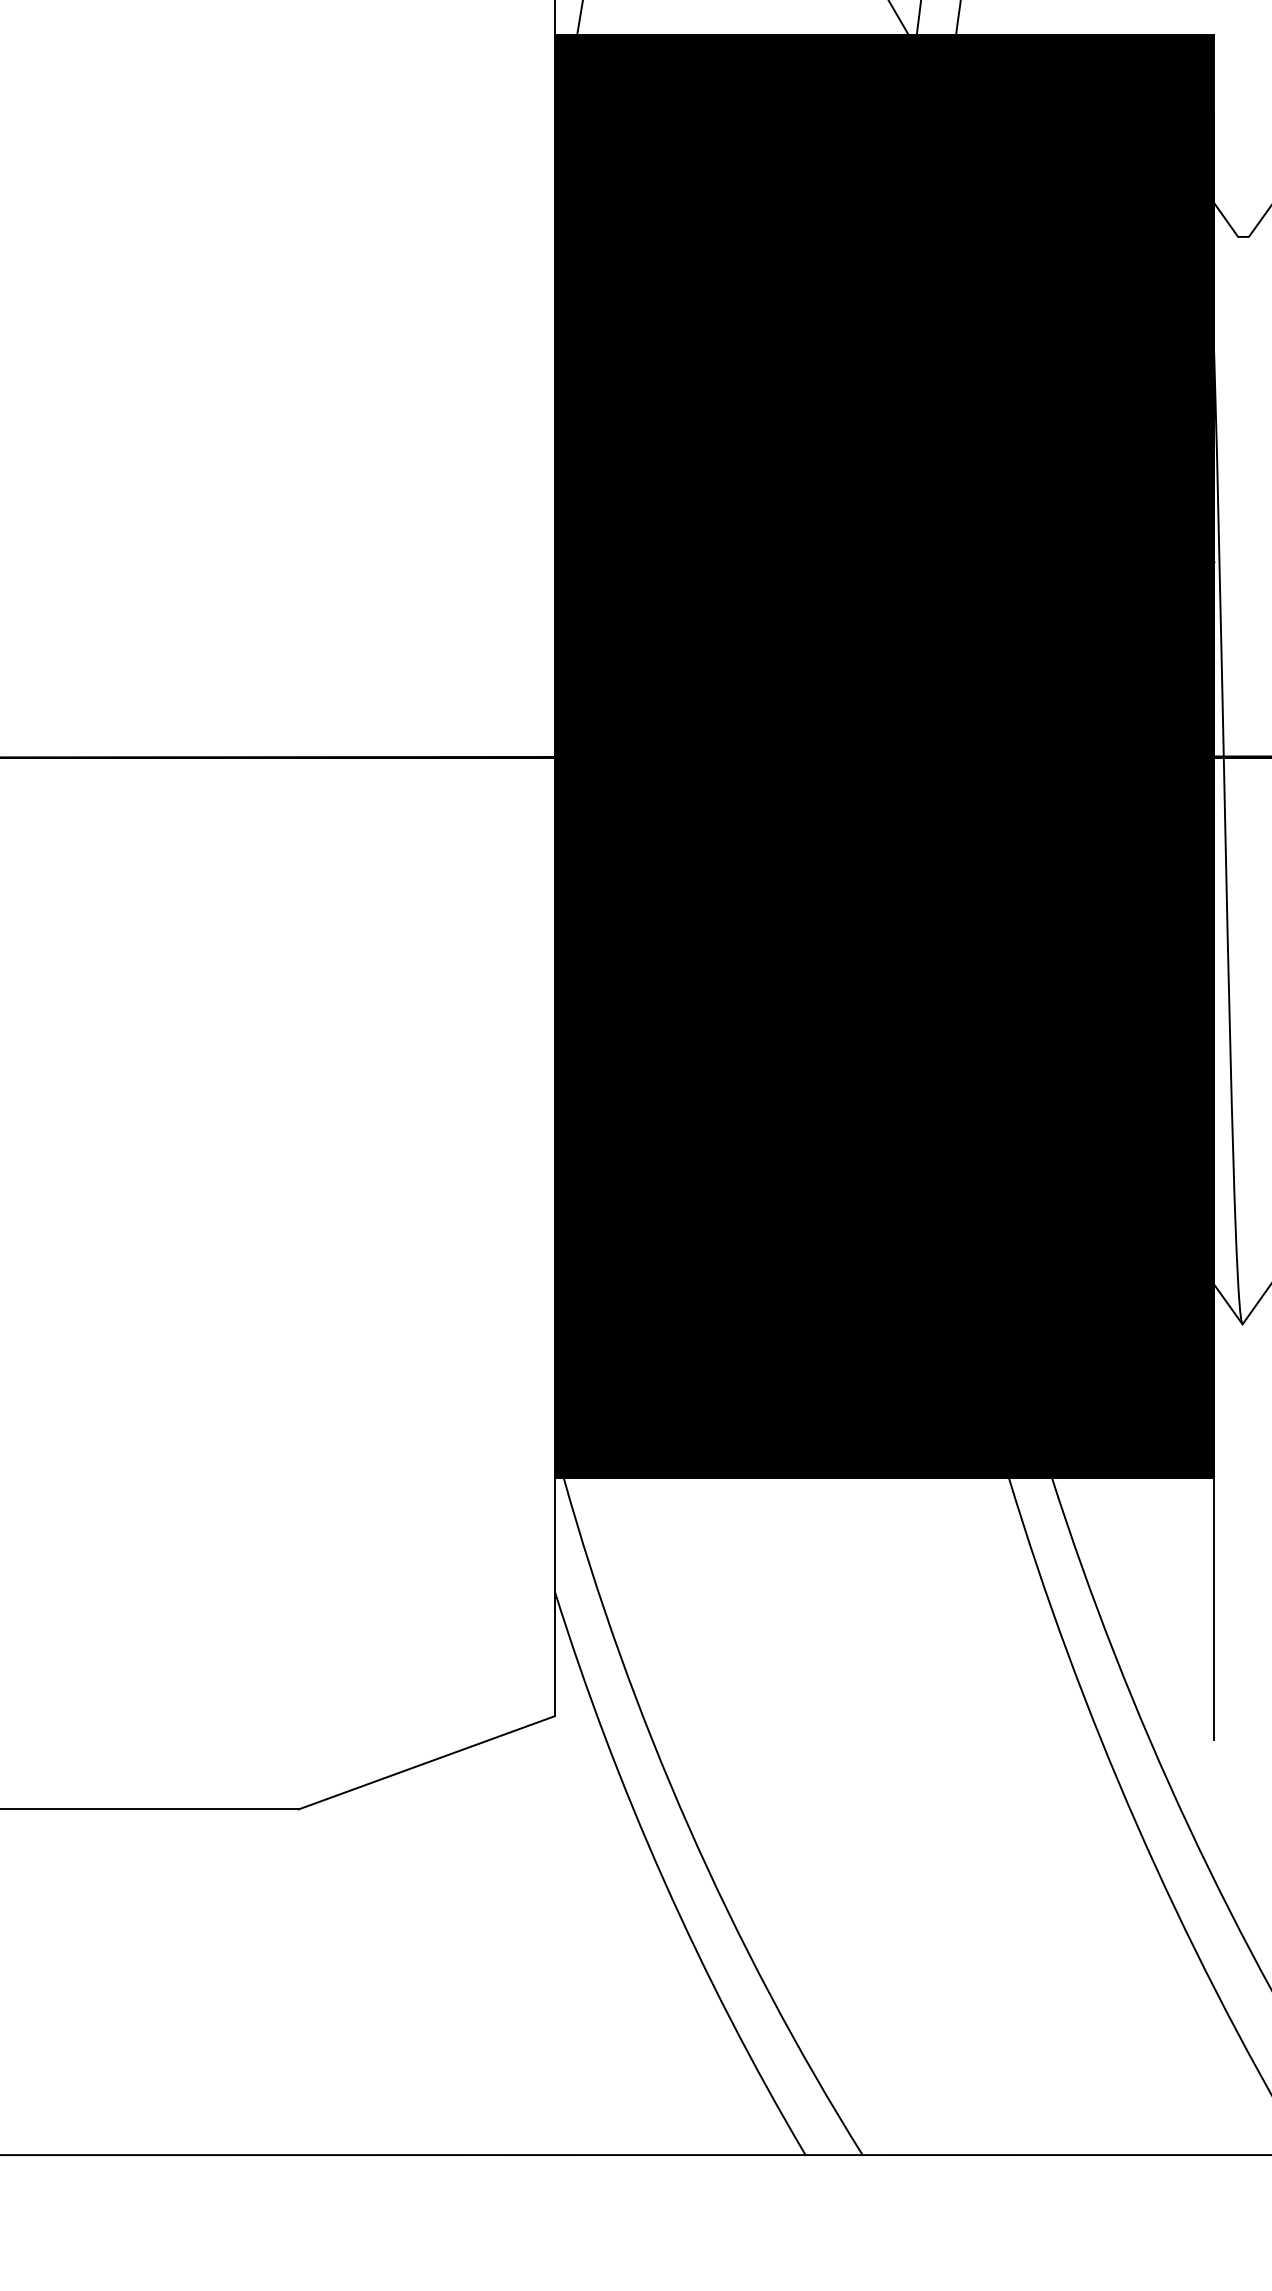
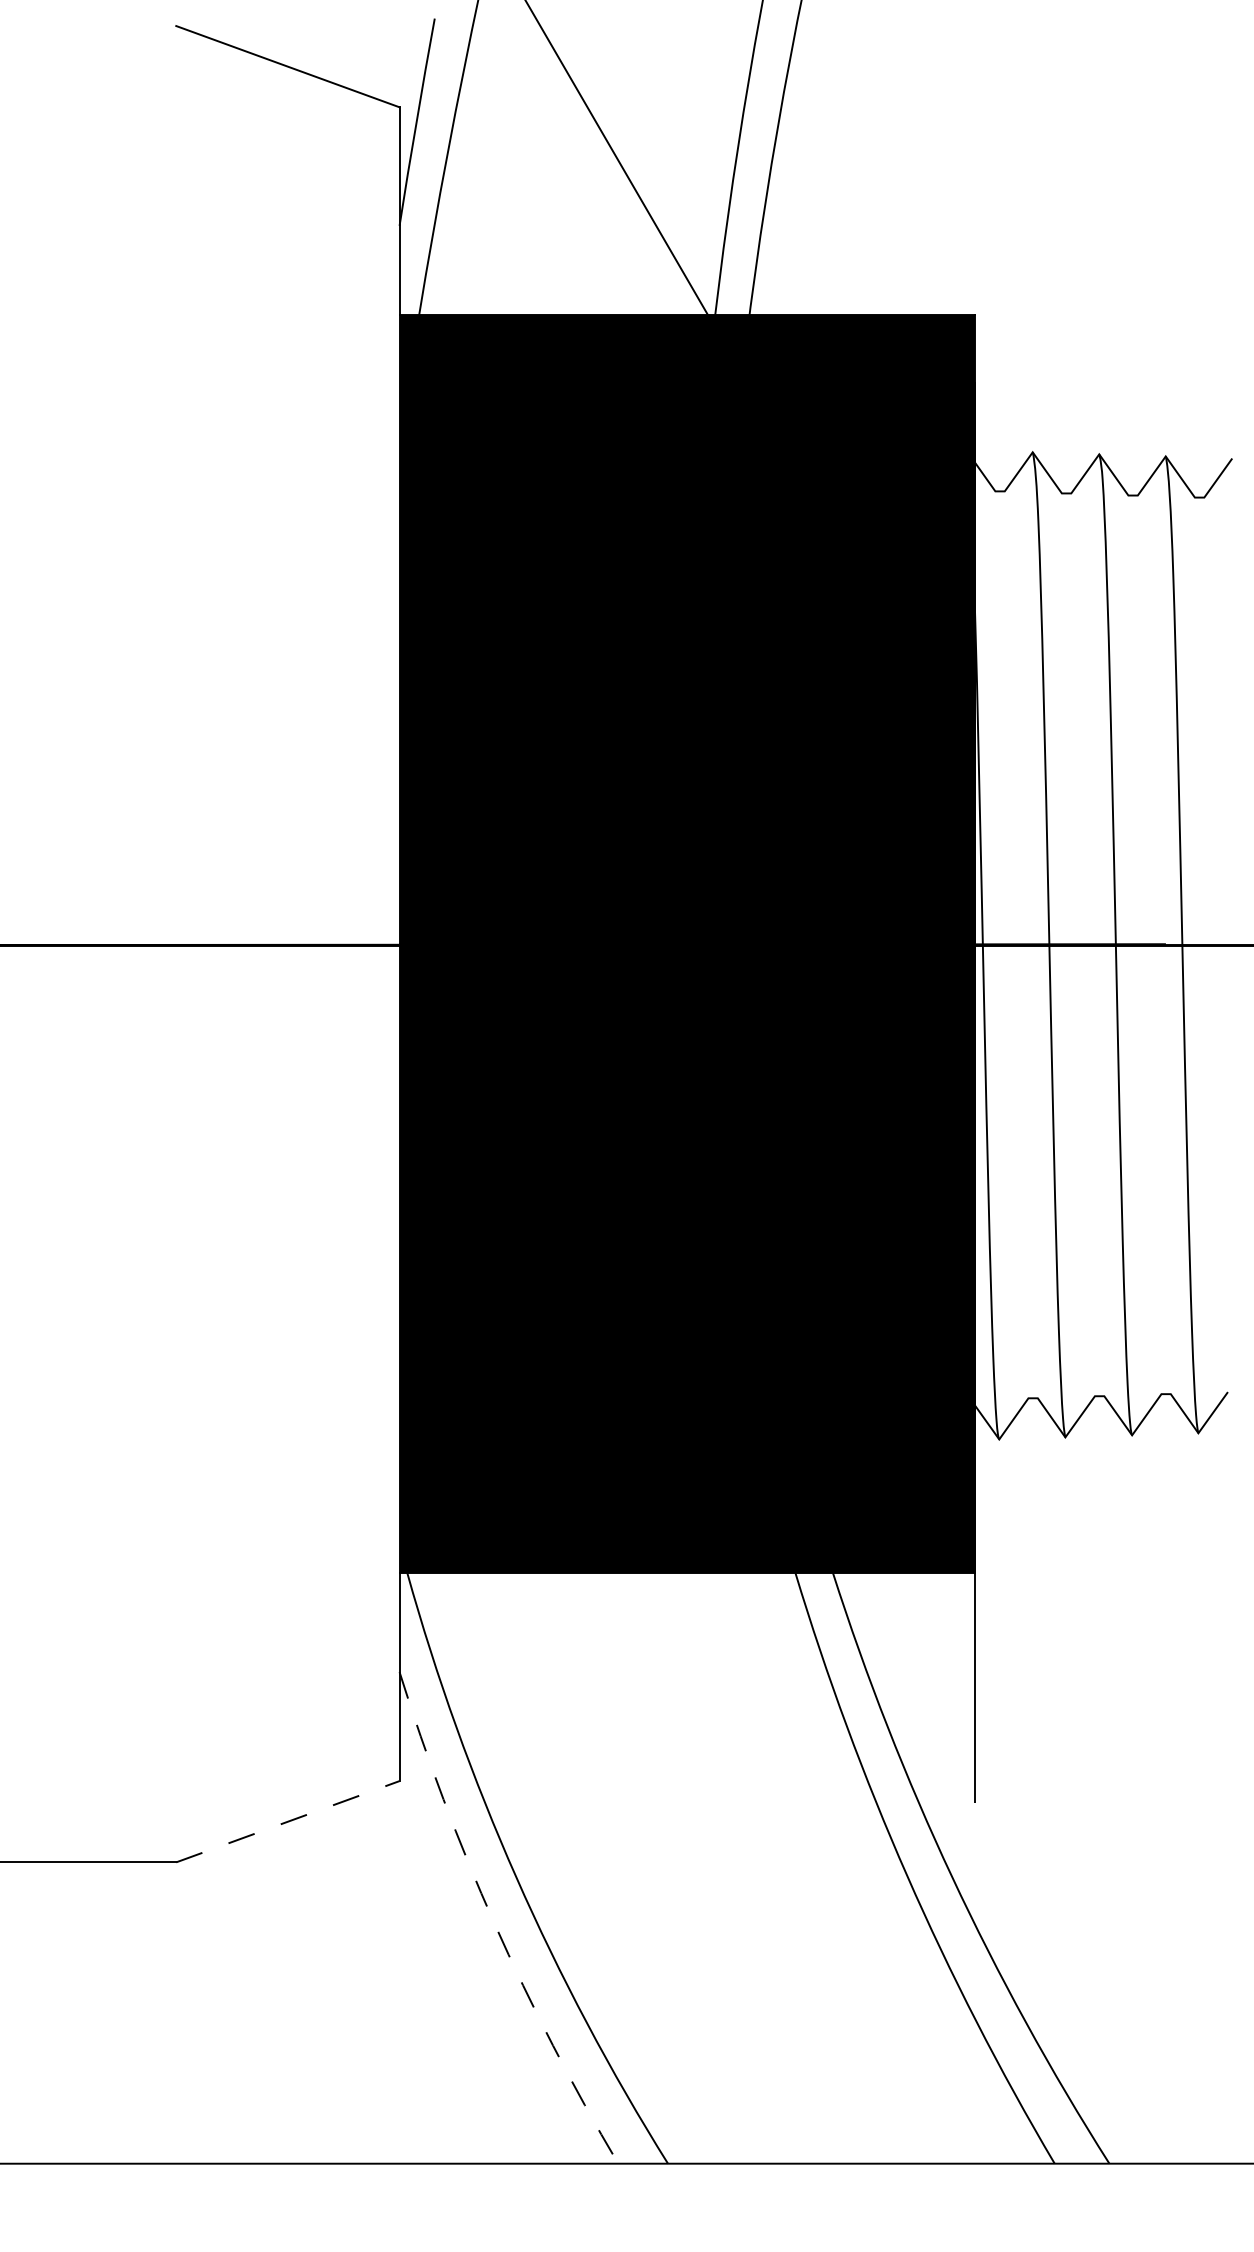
line: (426, 1762) -> (287, 1821), solid -> dashed
arc: (663, 1880) -> (494, 1924), solid -> dashed

